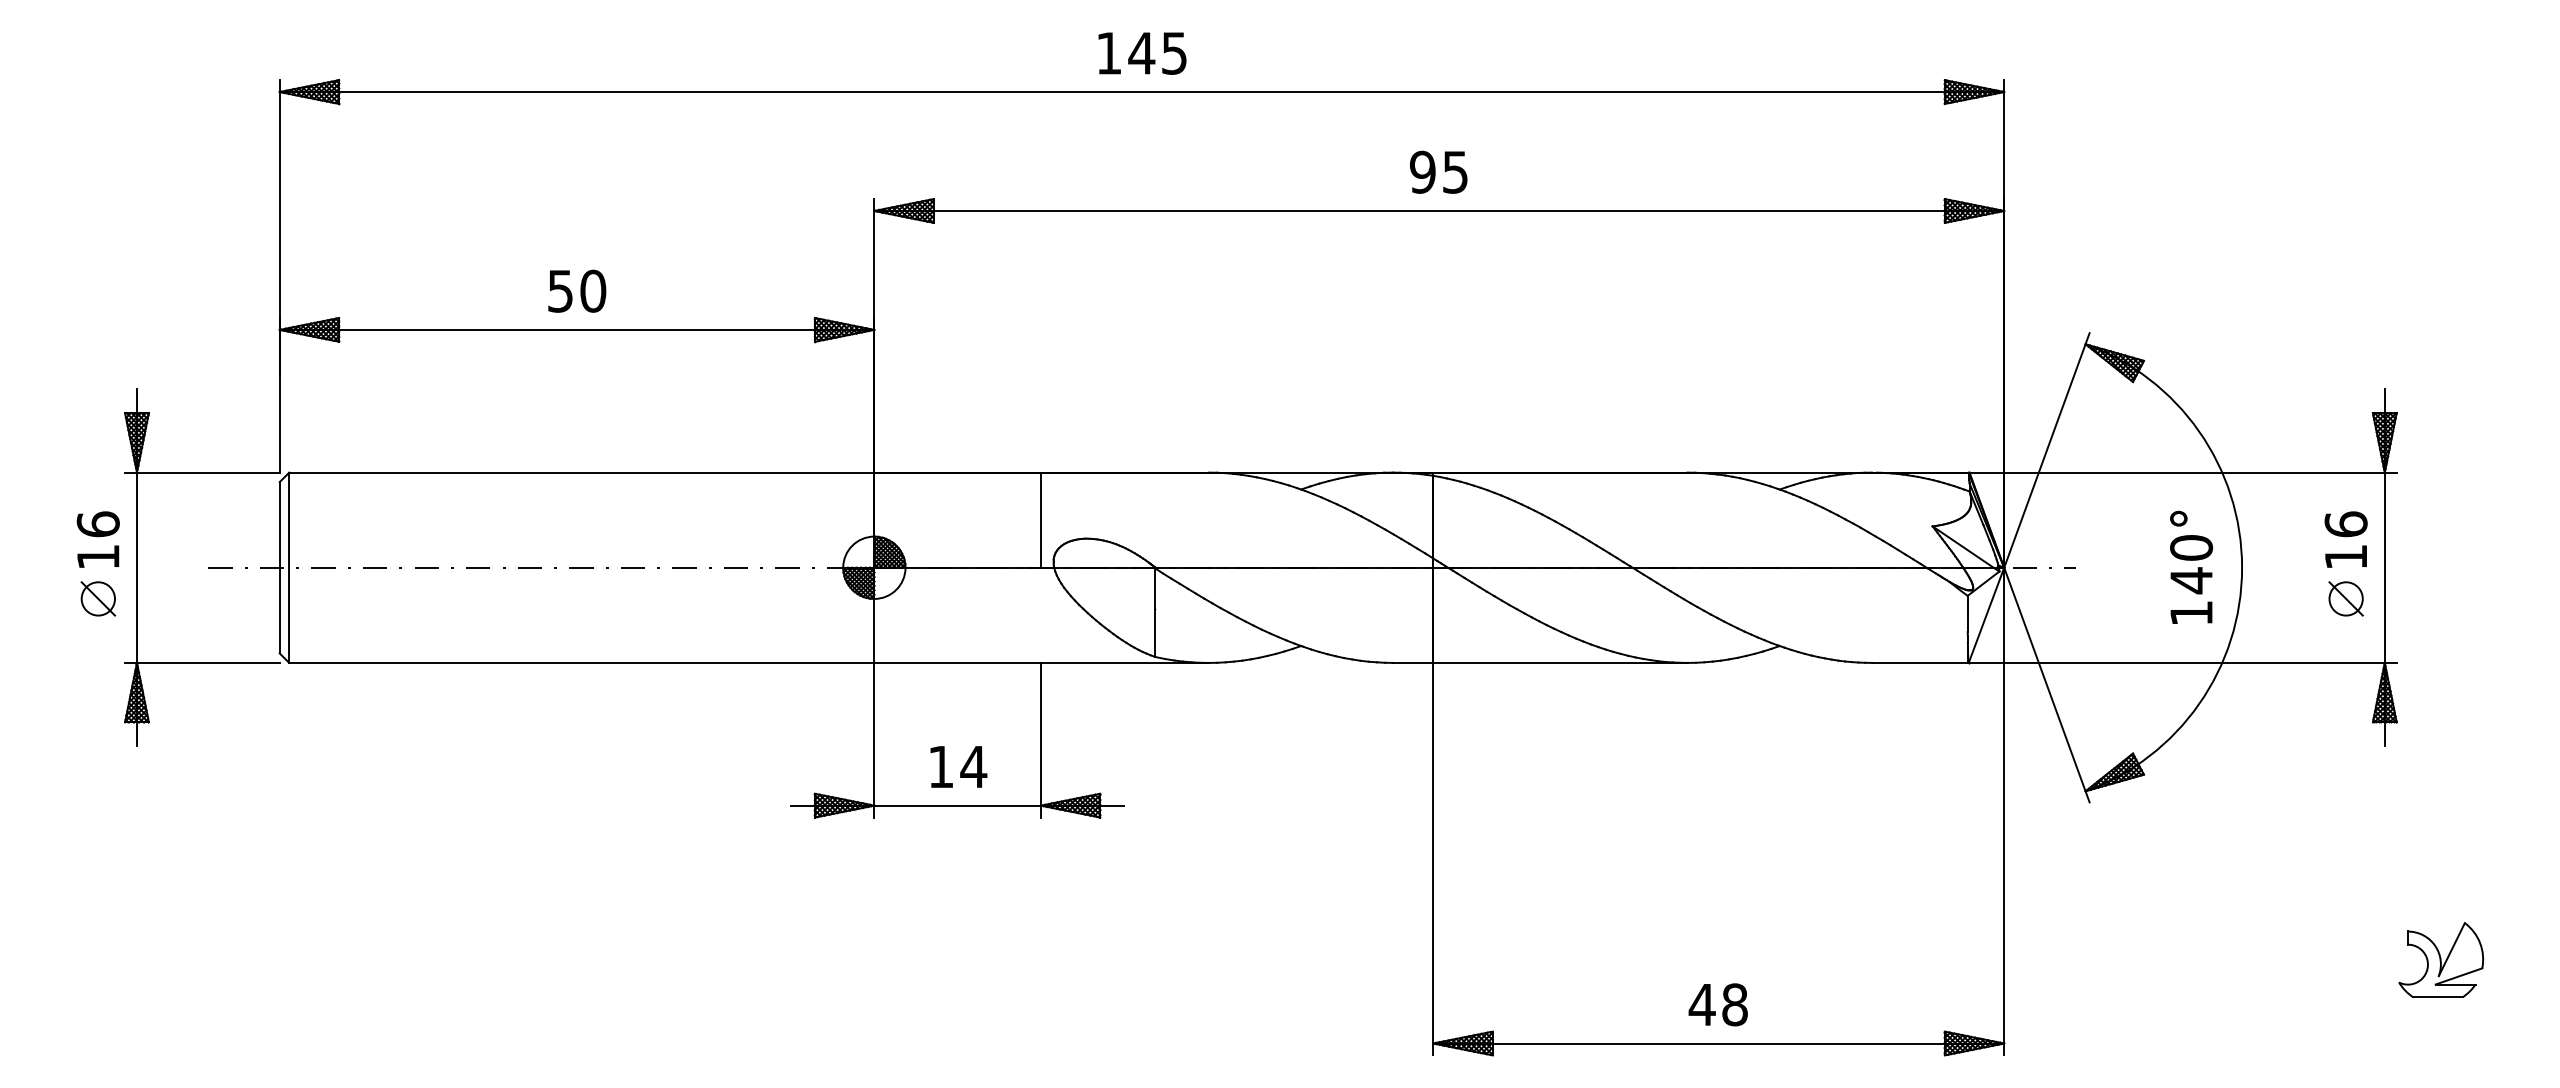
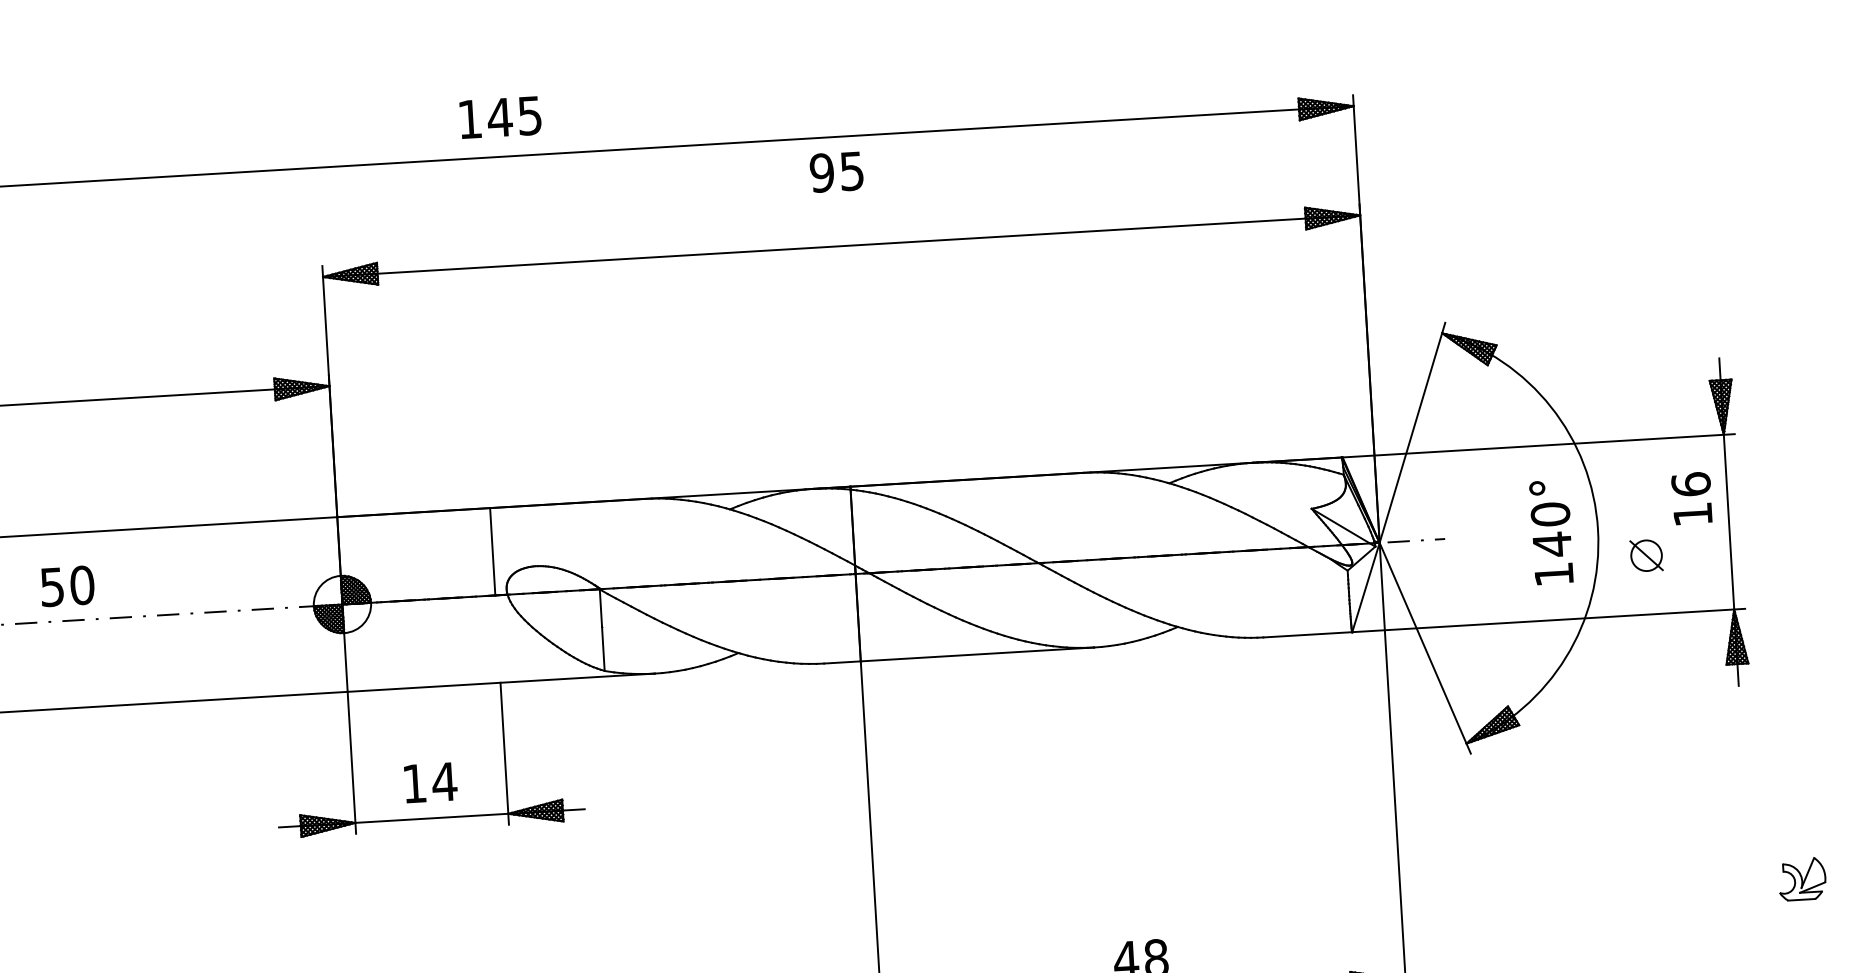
text: (1142, 53) -> (500, 117), moved
text: (1438, 171) -> (836, 171), moved
text: (577, 290) -> (67, 585), moved
part: (2345, 598) -> (1645, 555), moved
part: (2441, 959) -> (1802, 878), size x0.6

